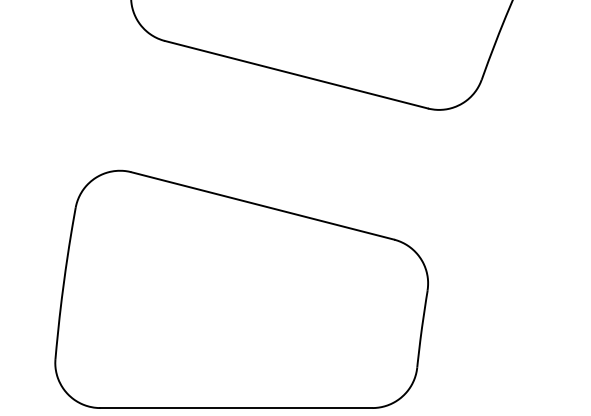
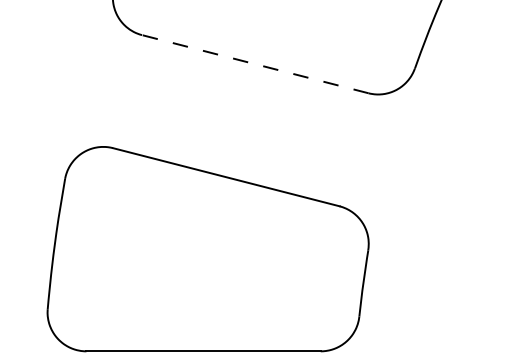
line: (296, 75) -> (255, 64), solid -> dashed

